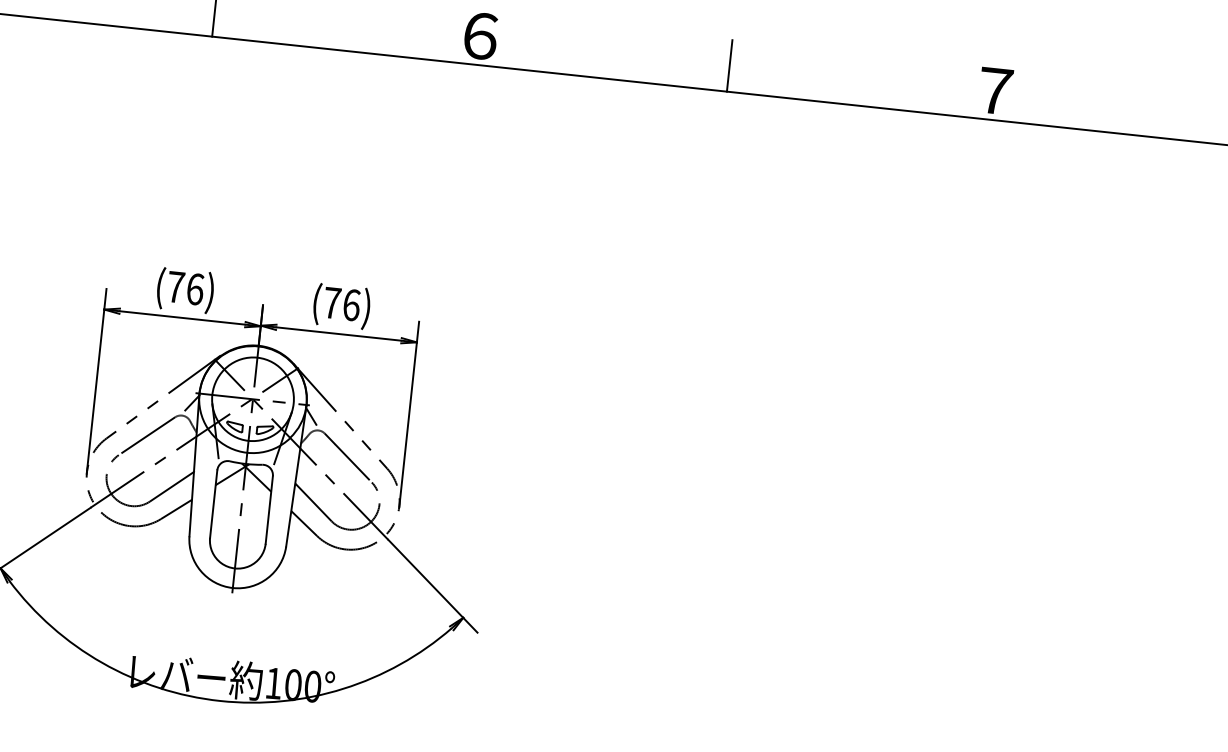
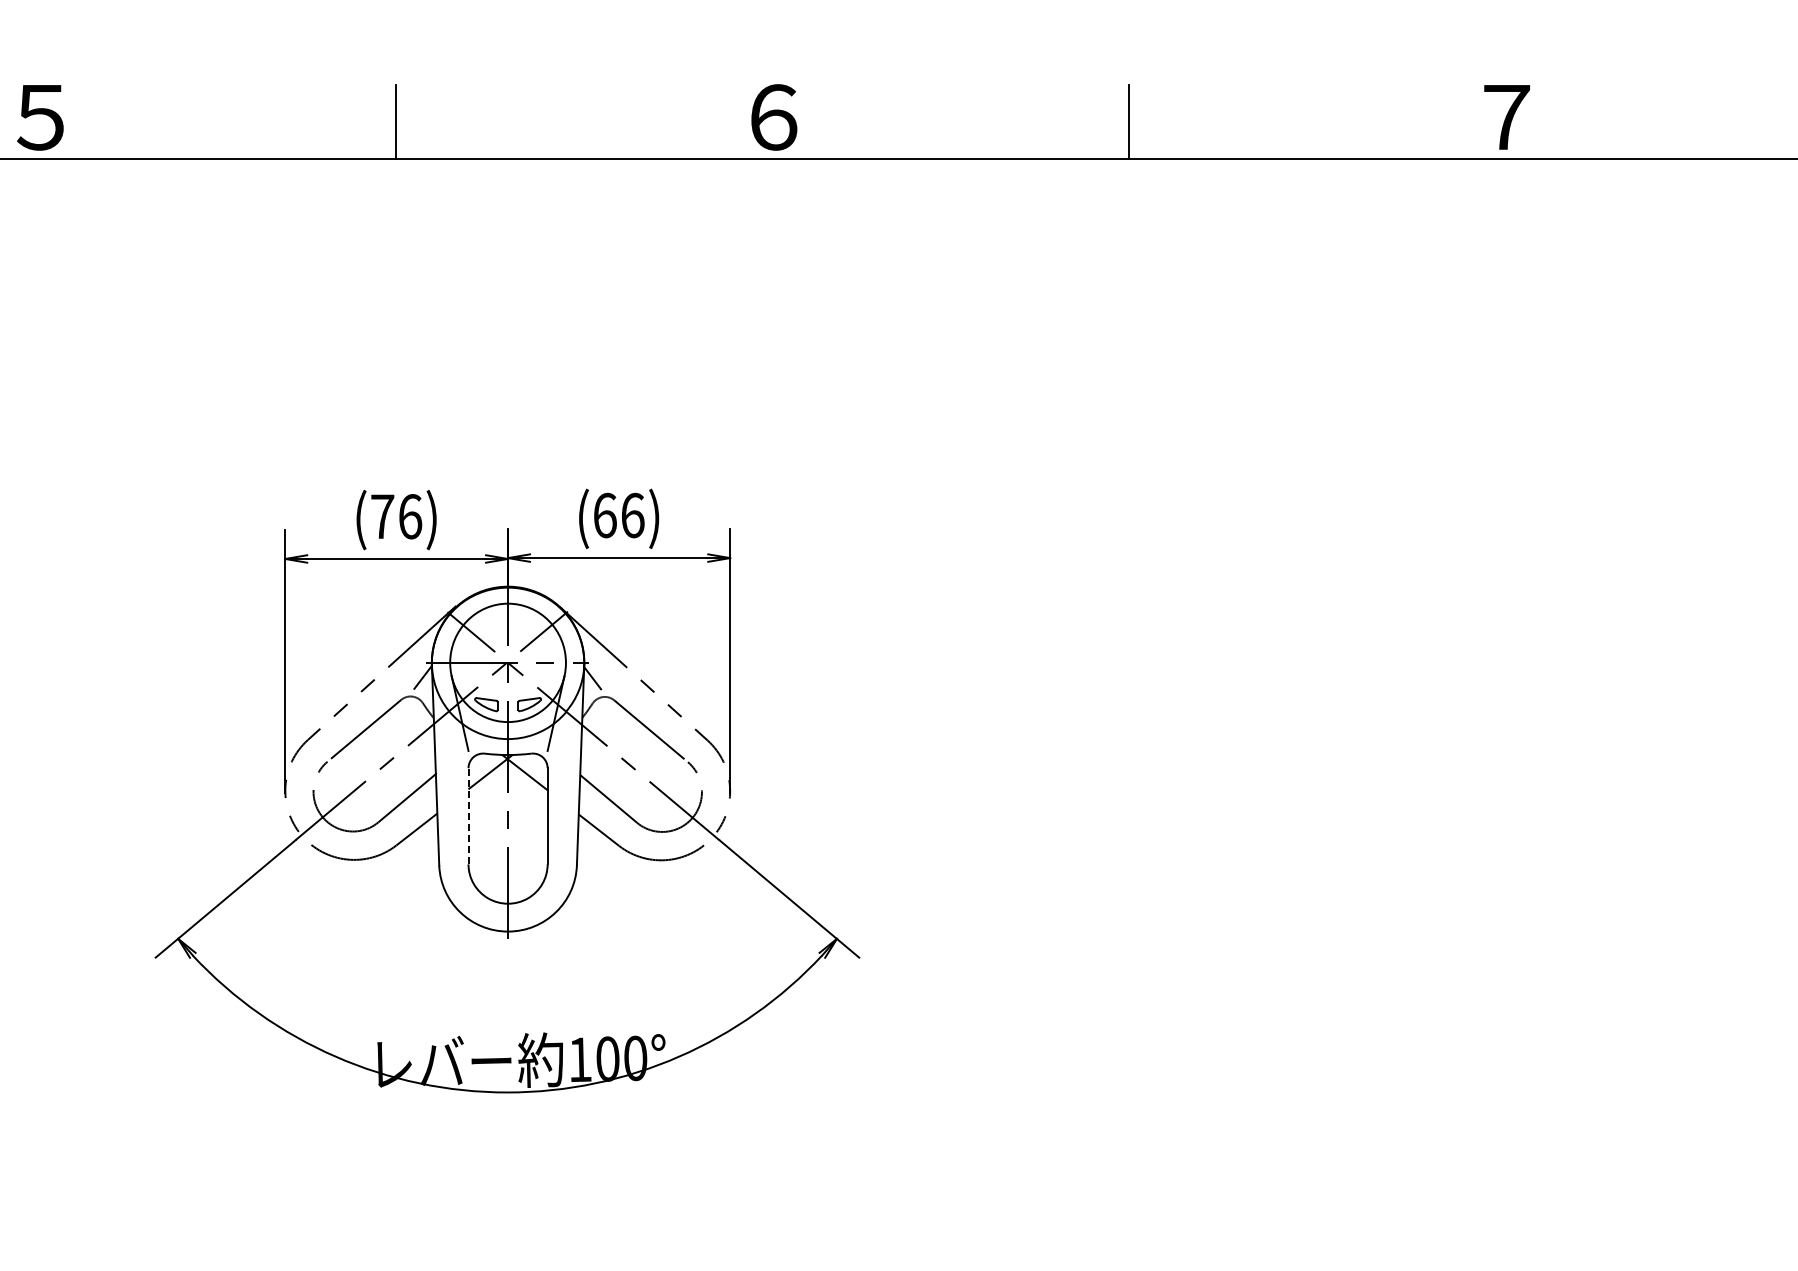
text: (331, 303) -> (604, 515), (76) -> (66)
line: (213, 503) -> (468, 815), solid -> dashed

